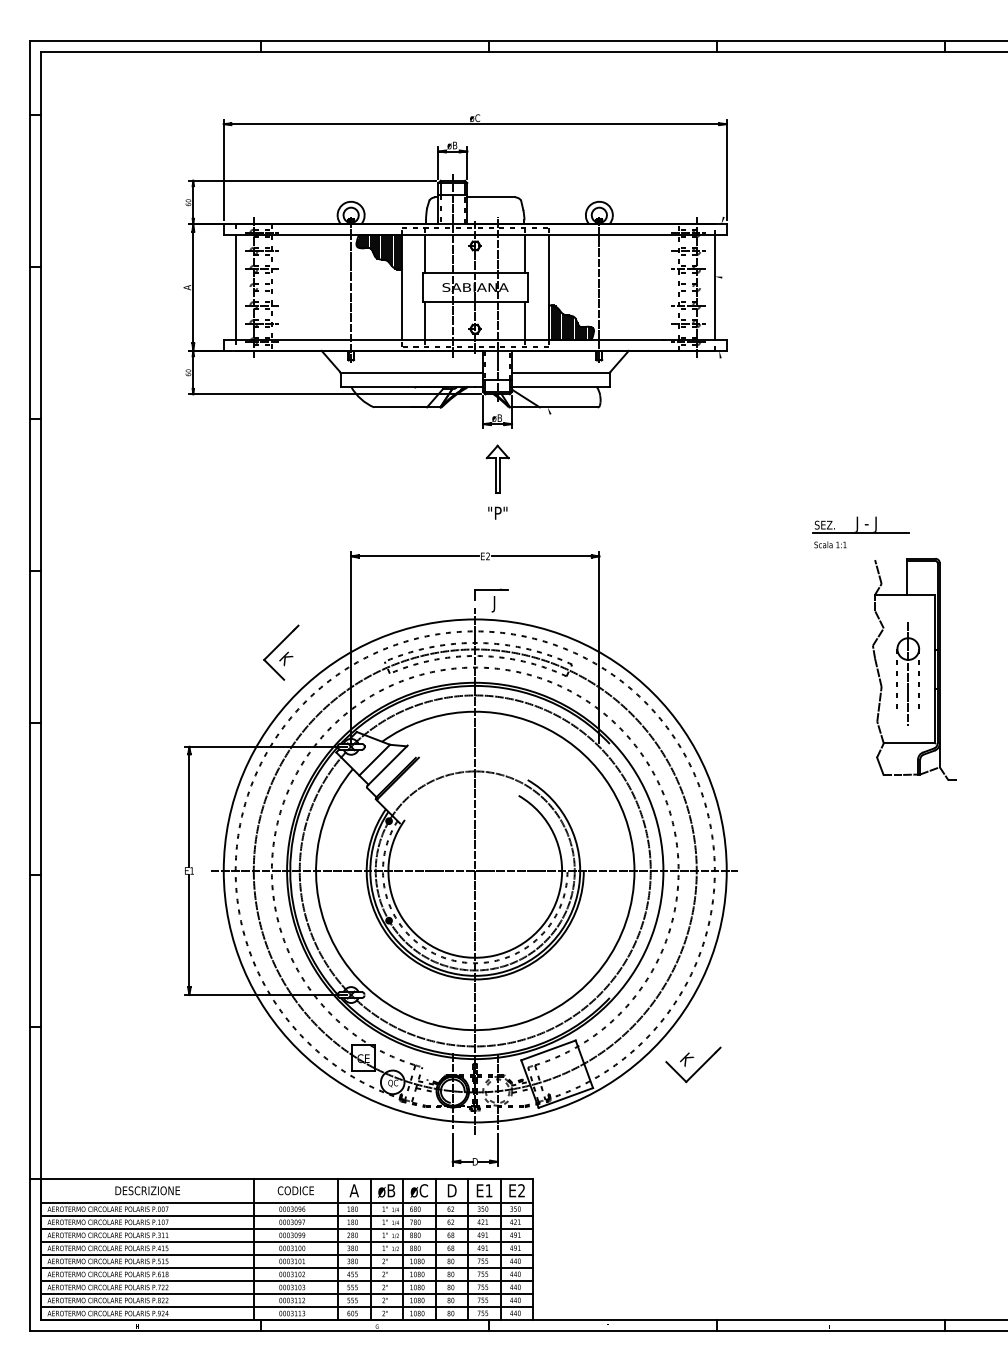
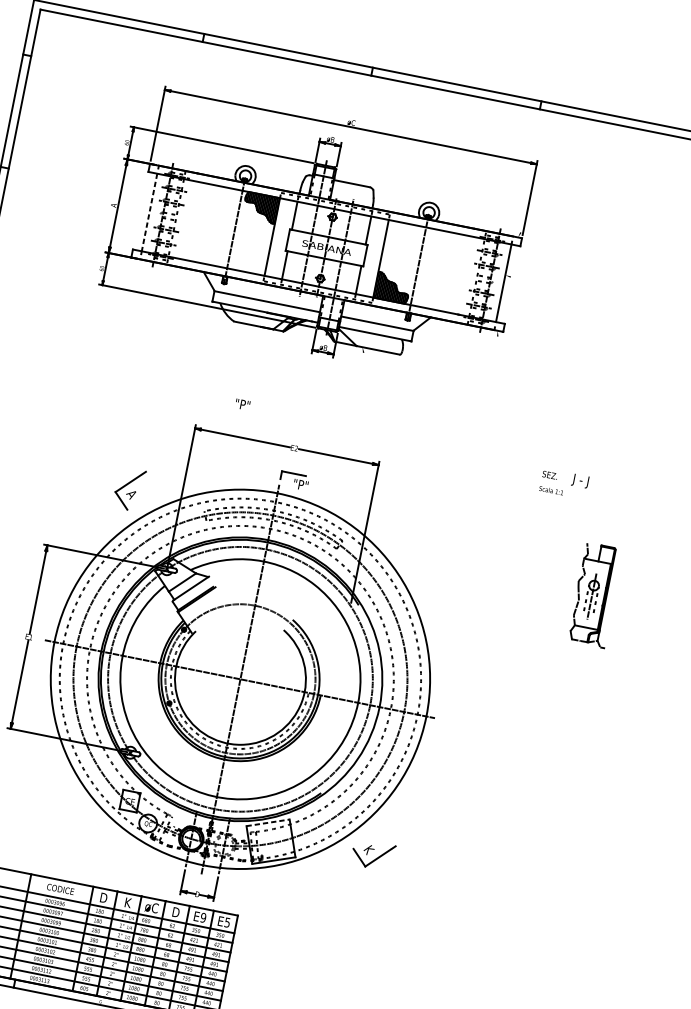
line: (235, 288) -> (149, 213), solid -> dashed
part: (497, 468) -> (316, 385), removed
text: (497, 512) -> (242, 404), moved
line: (860, 533) -> (575, 486), removed
text: (501, 604) -> (299, 486), J -> "P"
text: (285, 658) -> (131, 494), K -> A
part: (914, 669) -> (595, 595), size x0.6
line: (548, 1050) -> (268, 822), solid -> dashed
text: (353, 1190) -> (103, 897), A -> D
text: (386, 1190) -> (127, 902), øB -> K
text: (488, 1190) -> (203, 917), E1 -> E9
text: (521, 1190) -> (227, 922), E2 -> E5

